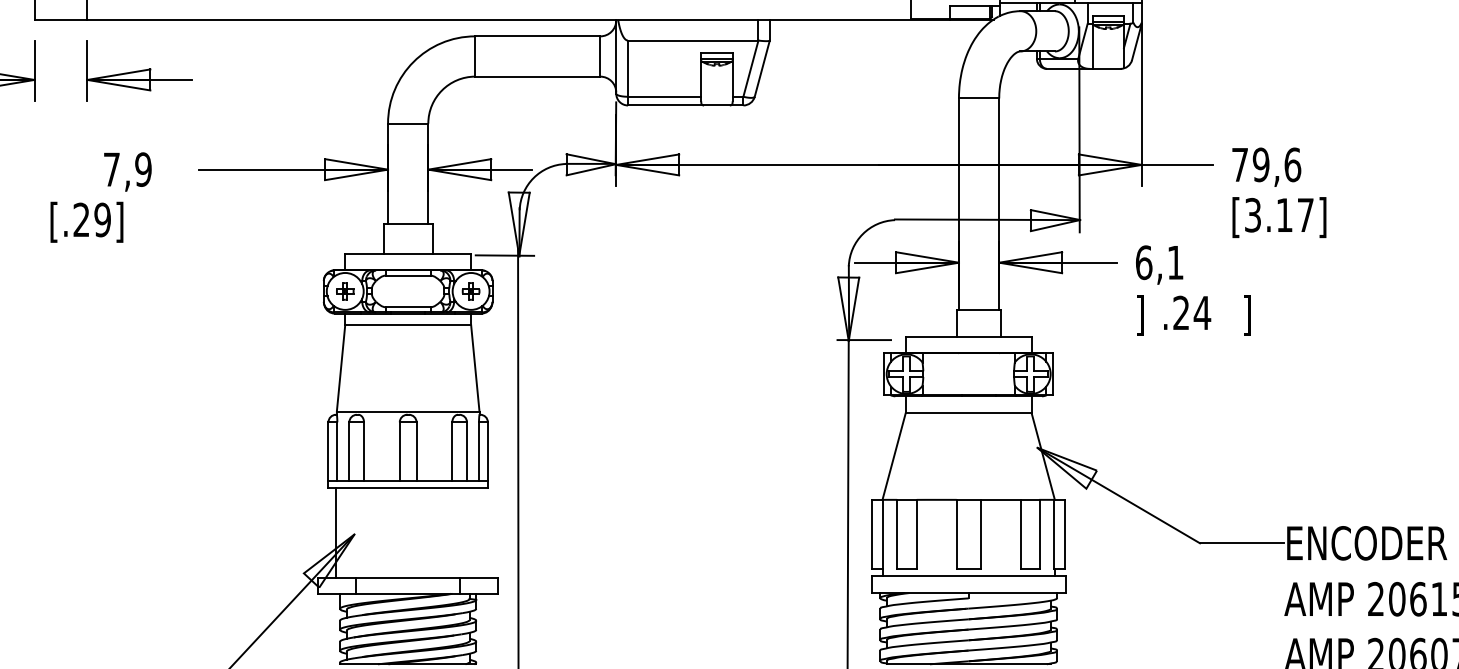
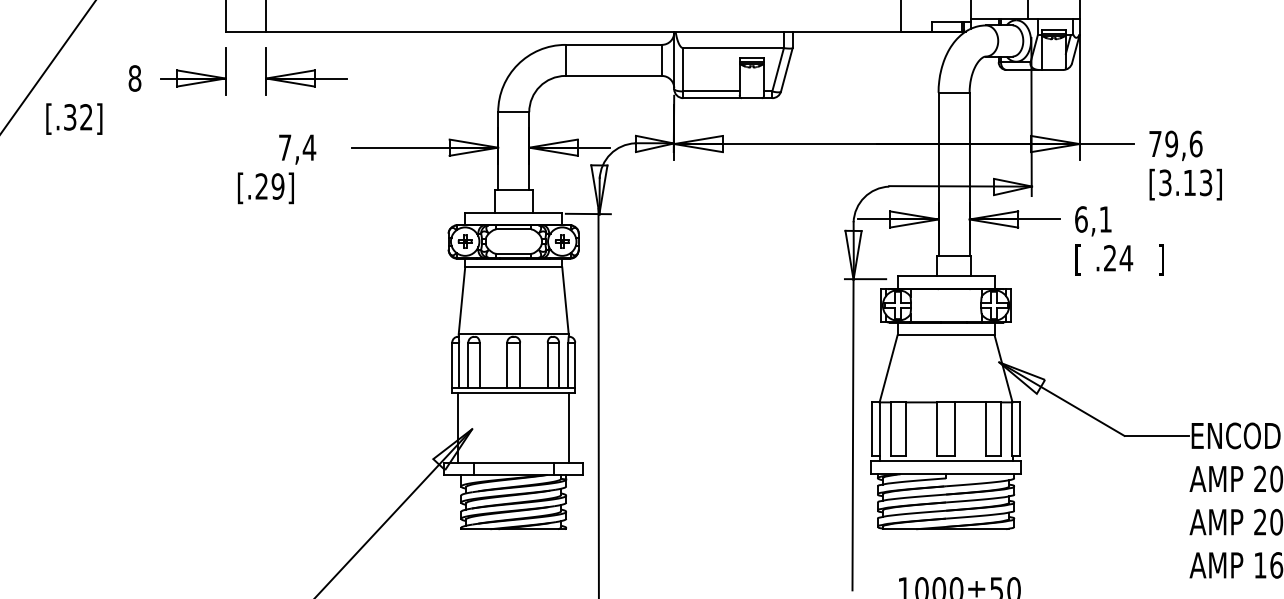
text: (143, 169) -> (309, 147), 7,9 -> 7,4
text: (1306, 214) -> (1206, 182), [3.17] -> [3.13]
text: (1139, 314) -> (1077, 259), ] -> [
line: (480, 532) -> (569, 427), added

